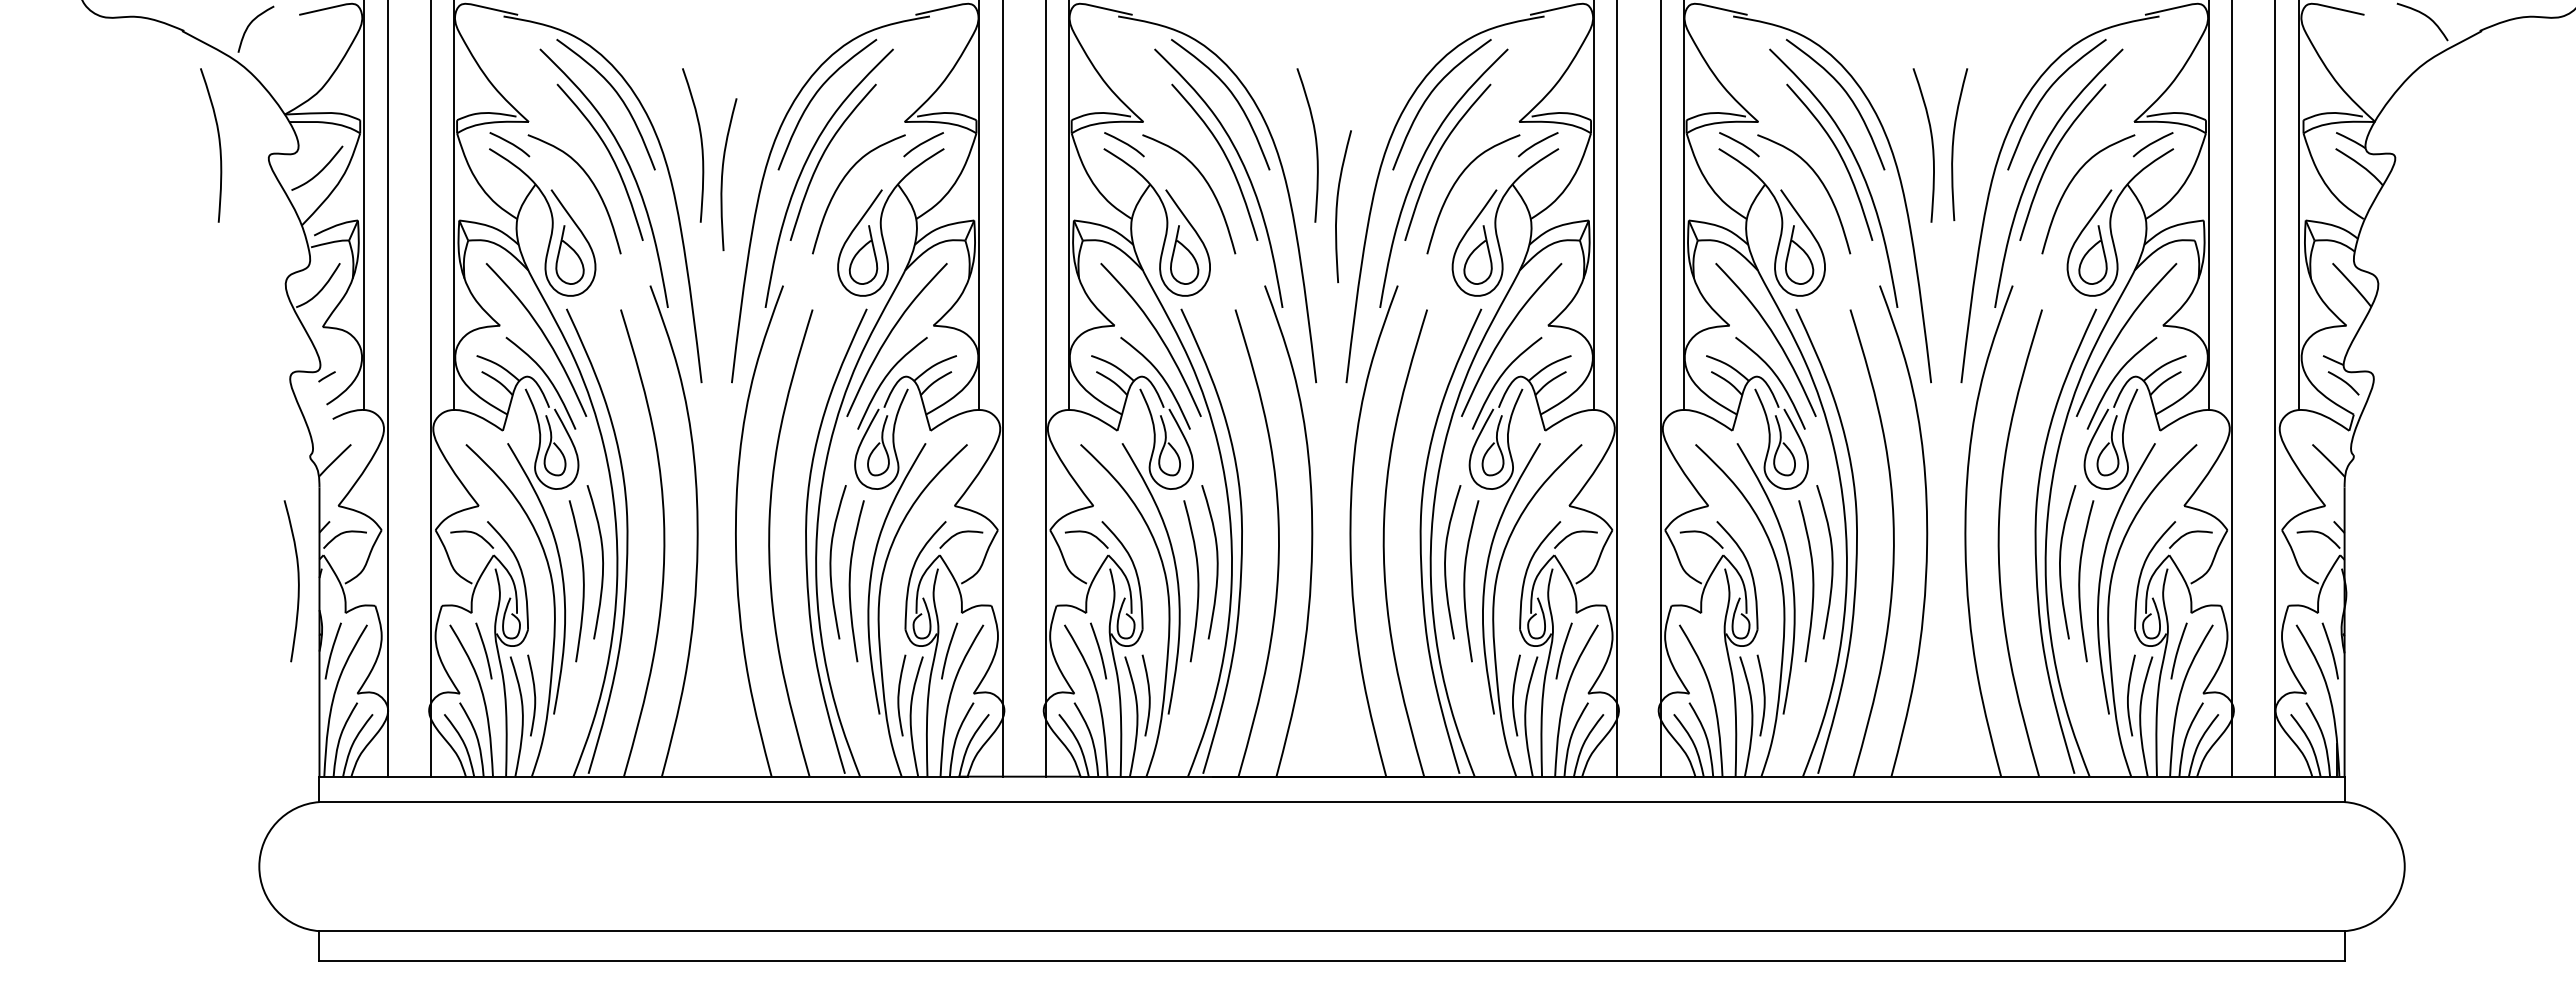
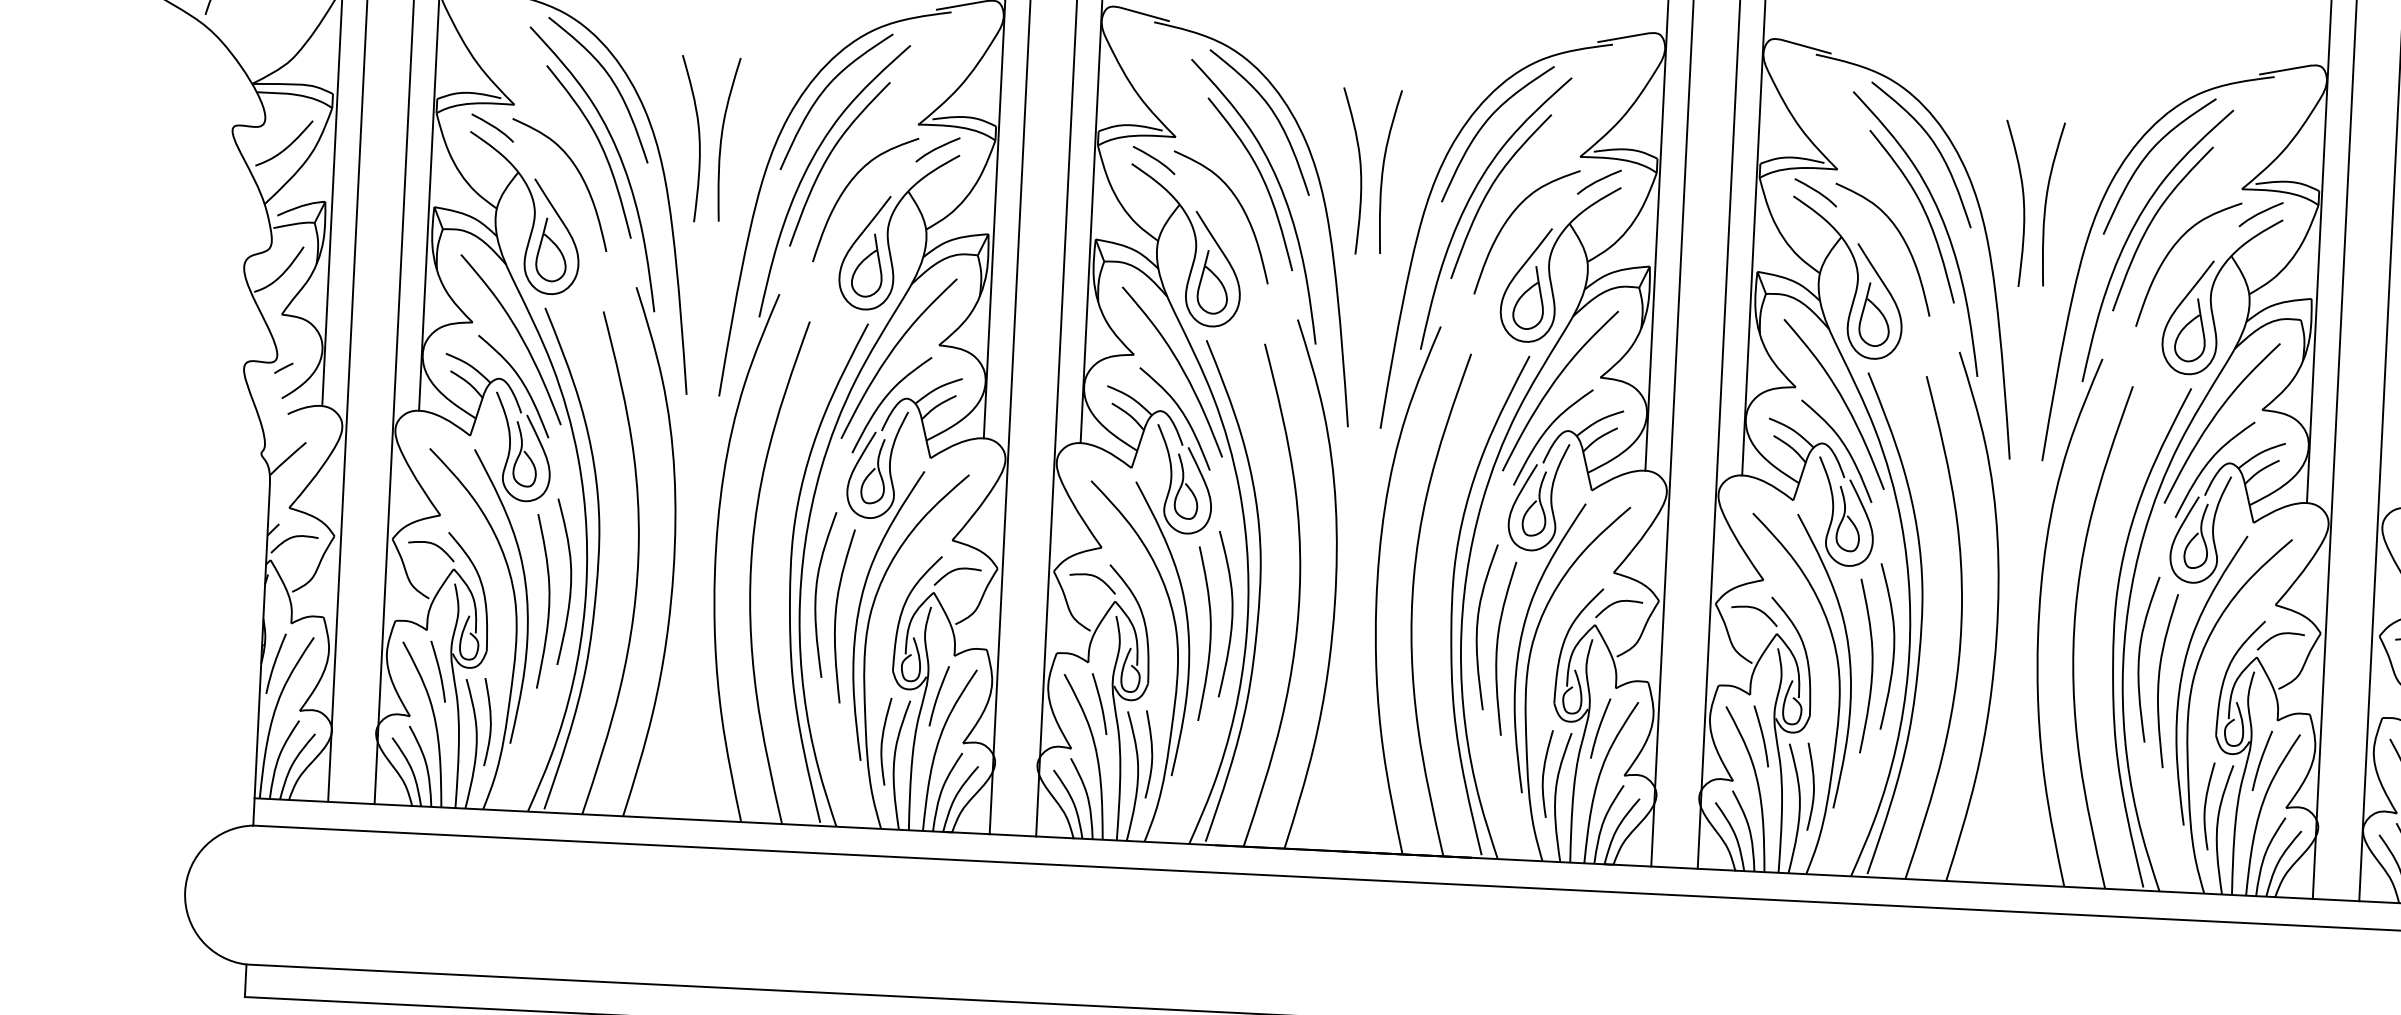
curve: (218, 142) -> (179, 110), removed
curve: (723, 174) -> (722, 139), moved
curve: (1337, 206) -> (1383, 171), moved
curve: (297, 581) -> (241, 587), removed
curve: (1713, 650) -> (1761, 735), added

